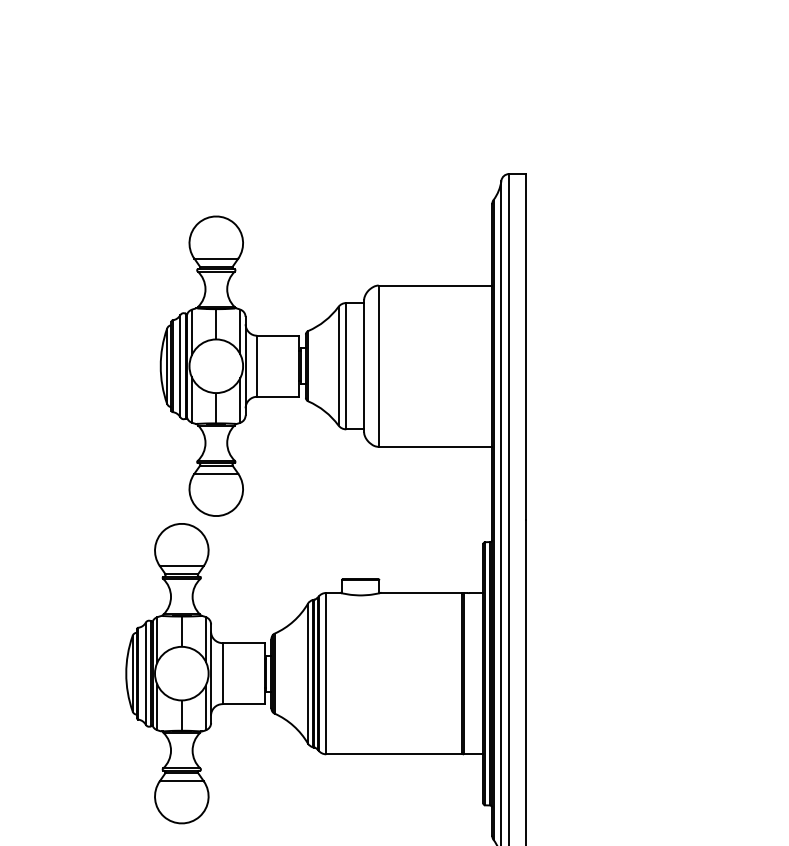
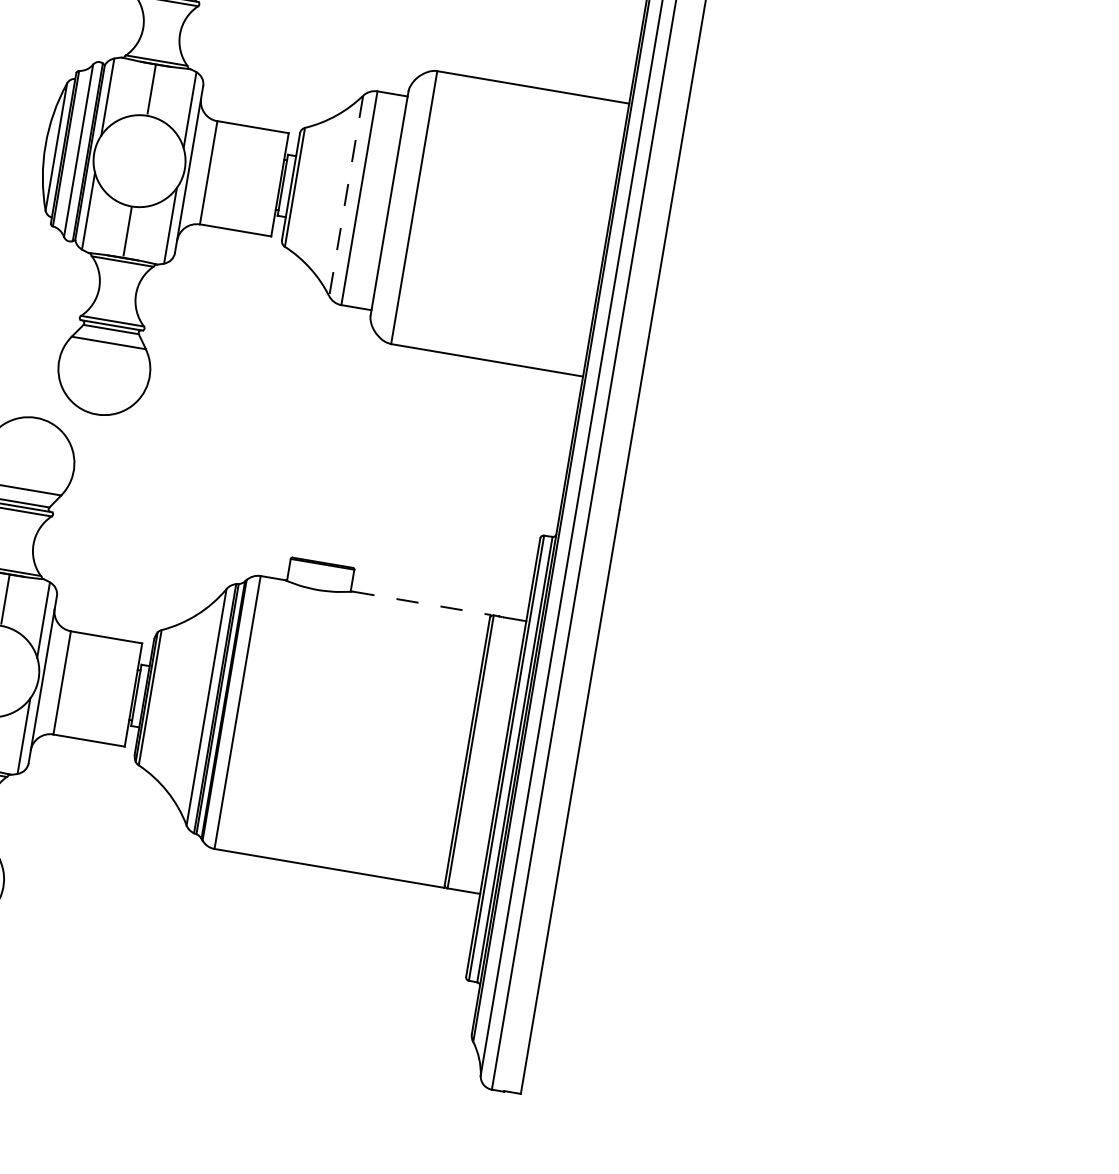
line: (338, 366) -> (346, 196), solid -> dashed
line: (421, 592) -> (421, 602), solid -> dashed

